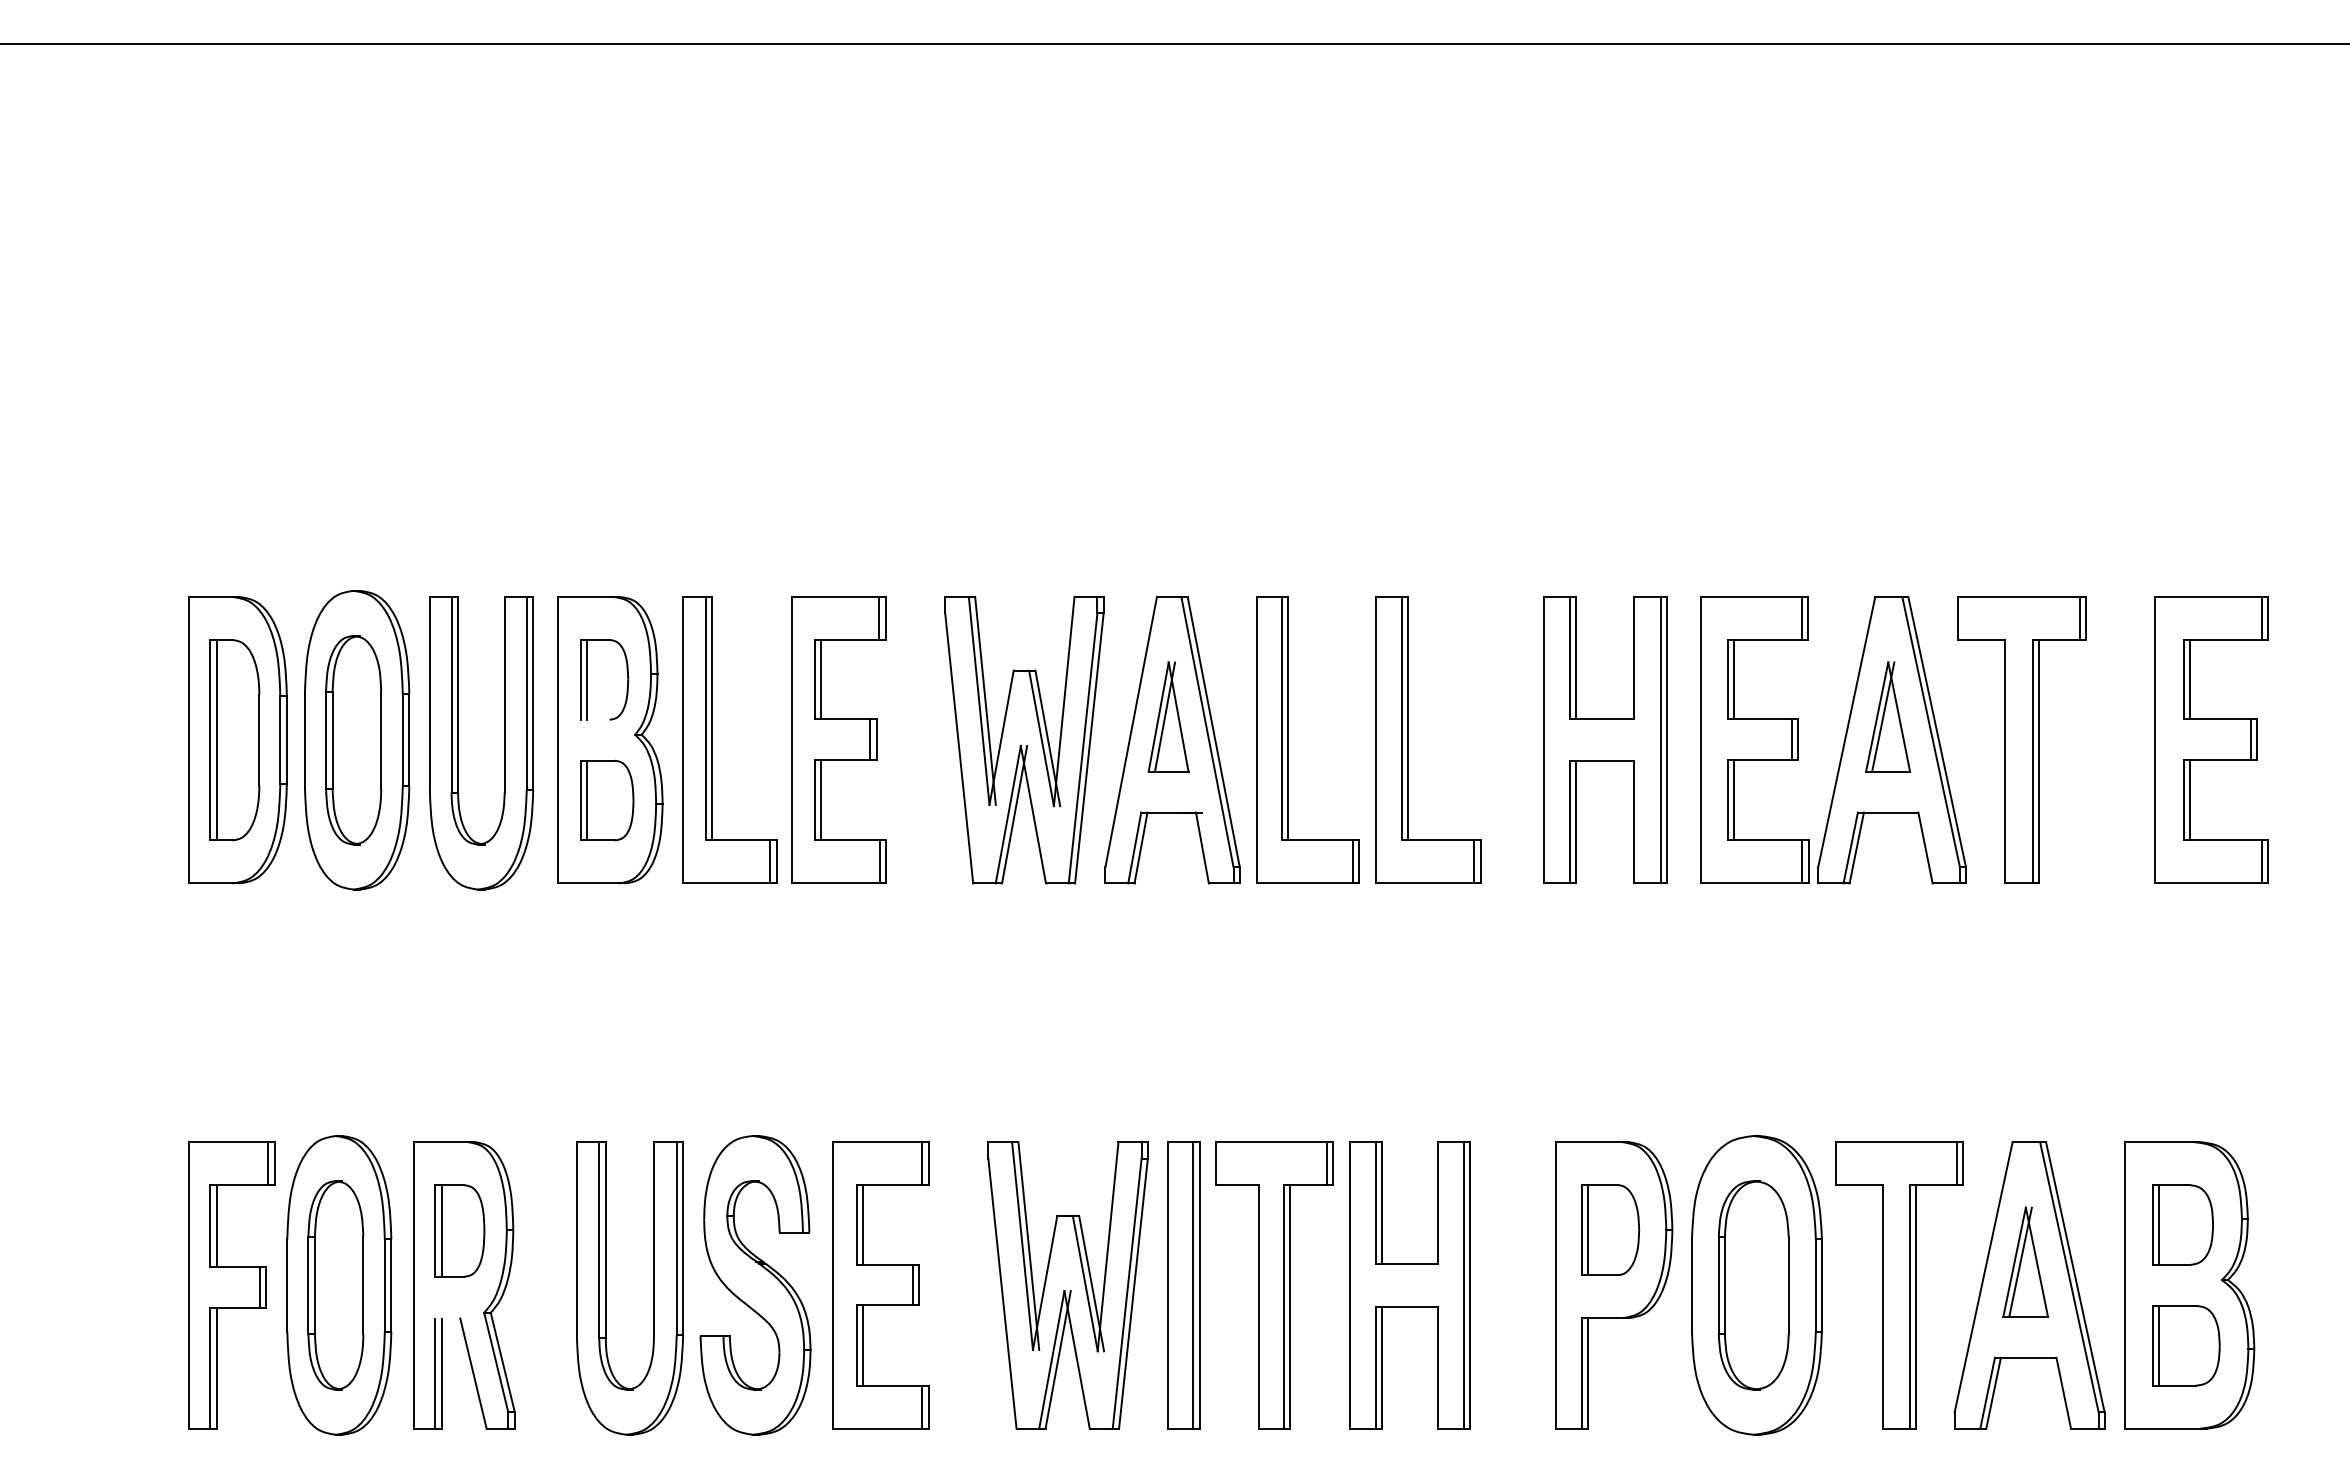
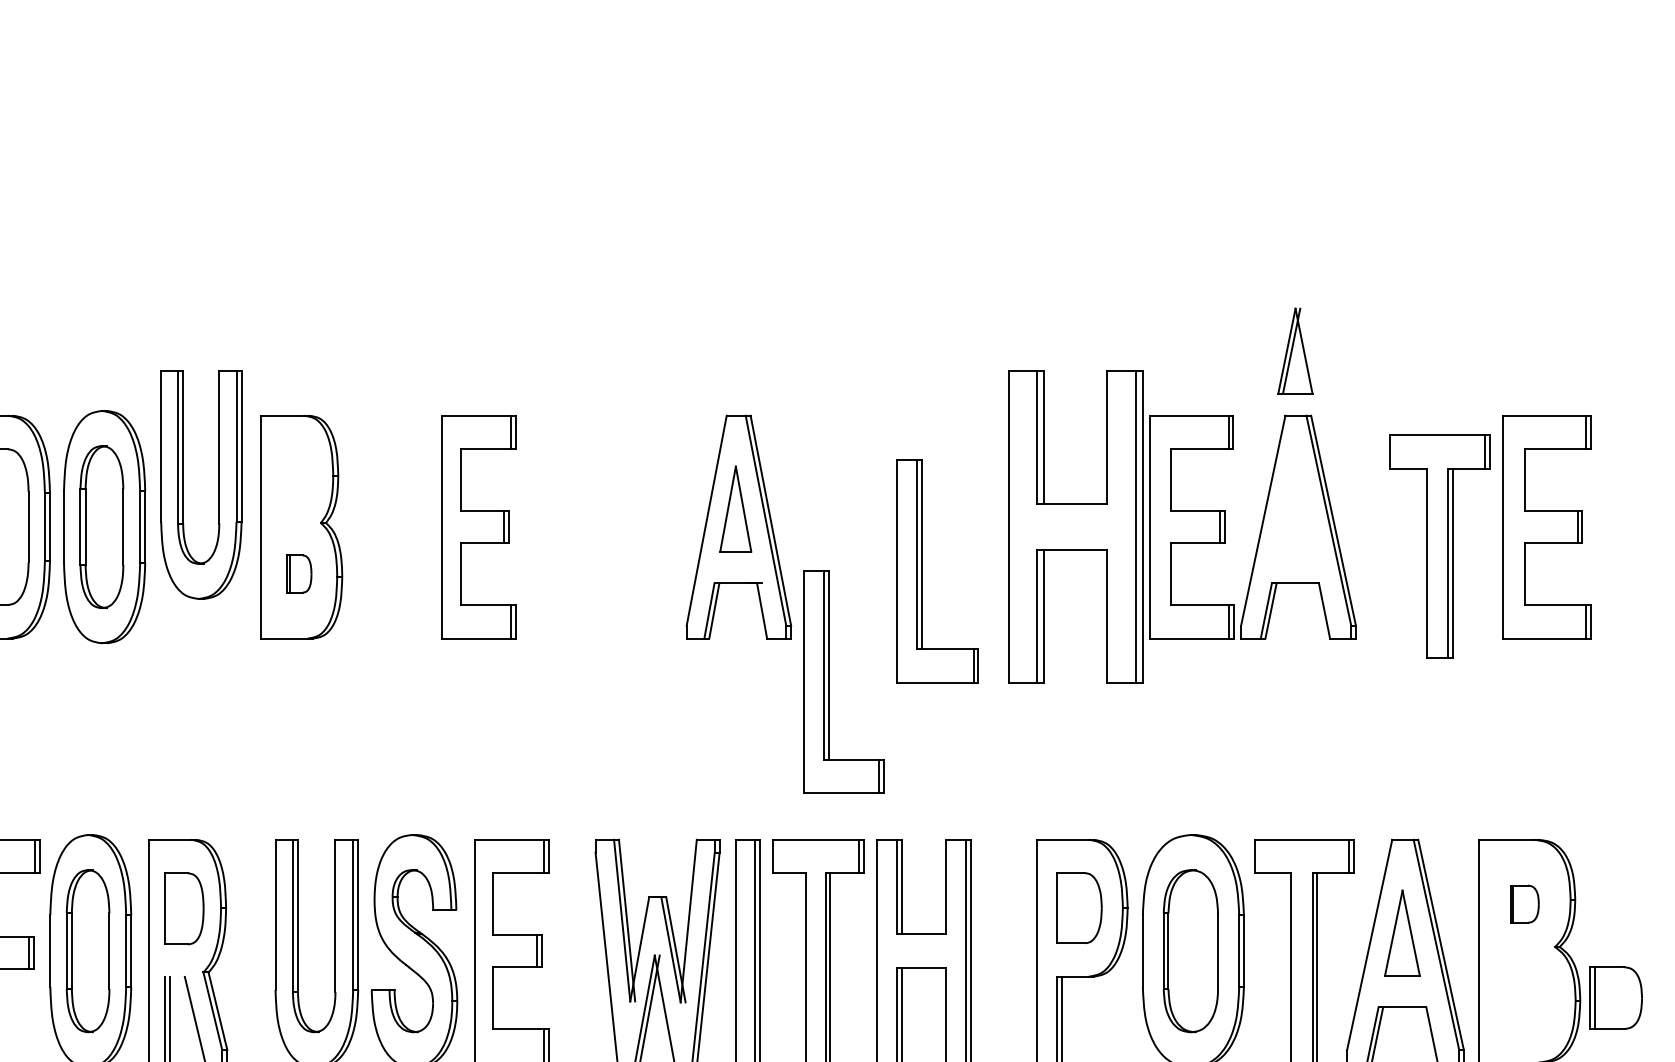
part: (587, 679) -> (283, 479), removed
line: (821, 679) -> (465, 479), removed
line: (1734, 679) -> (1175, 479), removed
line: (2189, 679) -> (1529, 479), removed
line: (1164, 716) -> (732, 508), removed
part: (1887, 716) -> (1294, 350), moved
part: (712, 739) -> (381, 526), removed
part: (1288, 739) -> (829, 681), moved
part: (1408, 739) -> (922, 570), moved
part: (1605, 739) -> (1075, 526), size x1.4
part: (2021, 739) -> (1439, 546), moved
part: (1024, 740) -> (623, 527), removed
part: (458, 743) -> (183, 485), moved
part: (607, 800) -> (299, 574), size x0.6
line: (821, 800) -> (465, 574), removed
line: (1734, 800) -> (1175, 574), removed
line: (2189, 800) -> (1529, 574), removed
line: (863, 1224) -> (498, 903), removed
part: (2182, 1224) -> (1524, 903), size x0.6
line: (441, 1230) -> (170, 908), removed
line: (1588, 1230) -> (1062, 908), removed
line: (2020, 1261) -> (1398, 932), removed
line: (863, 1345) -> (498, 997), removed
part: (2186, 1345) -> (1616, 997), moved

